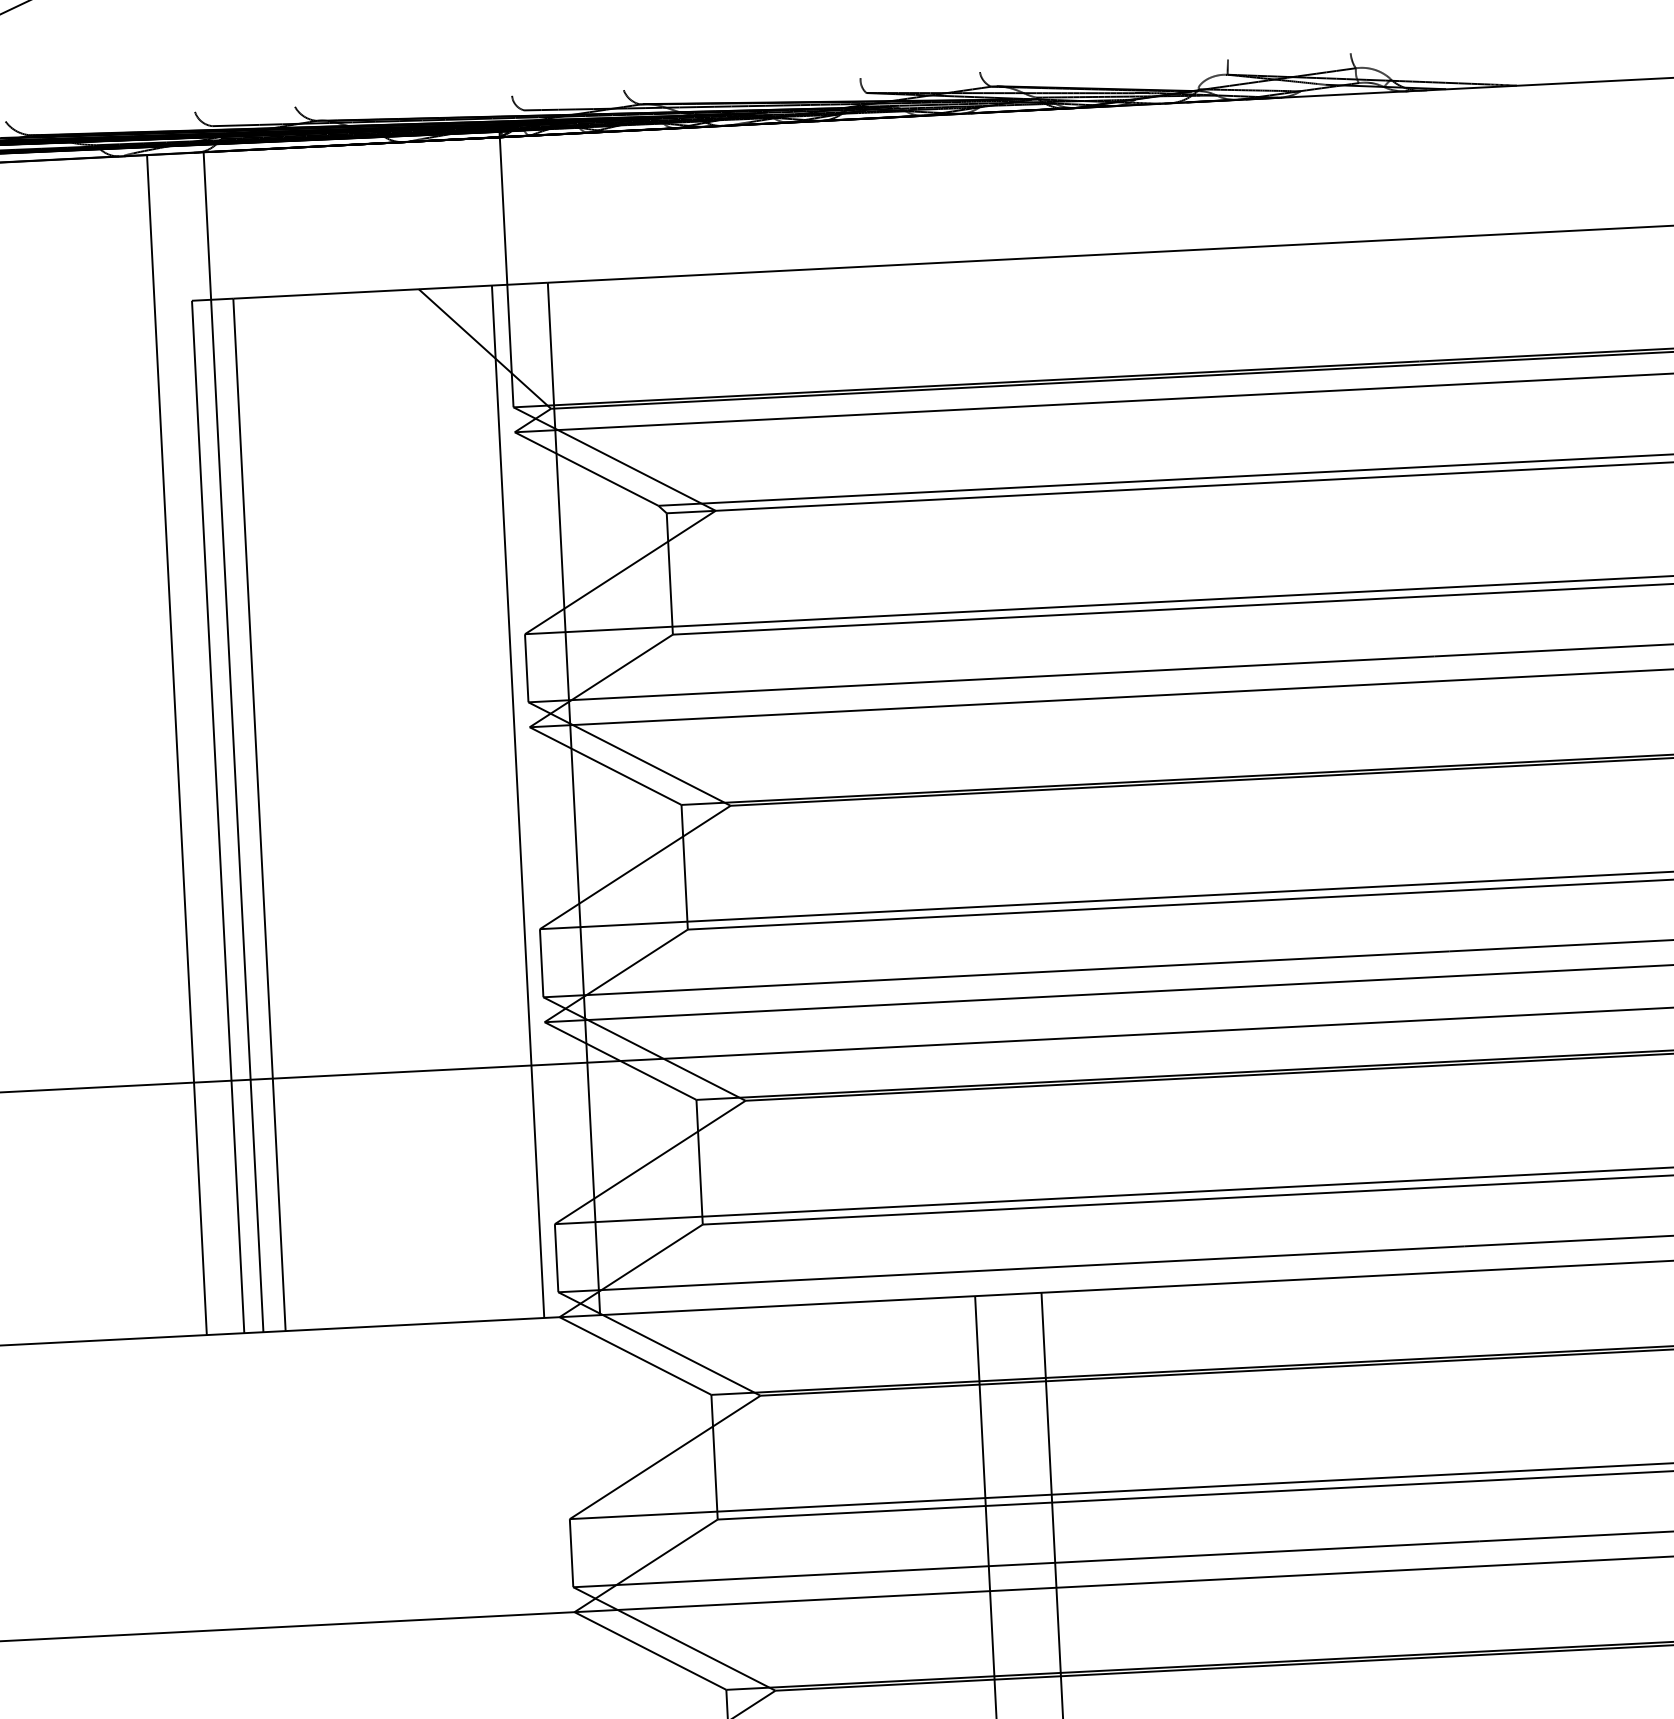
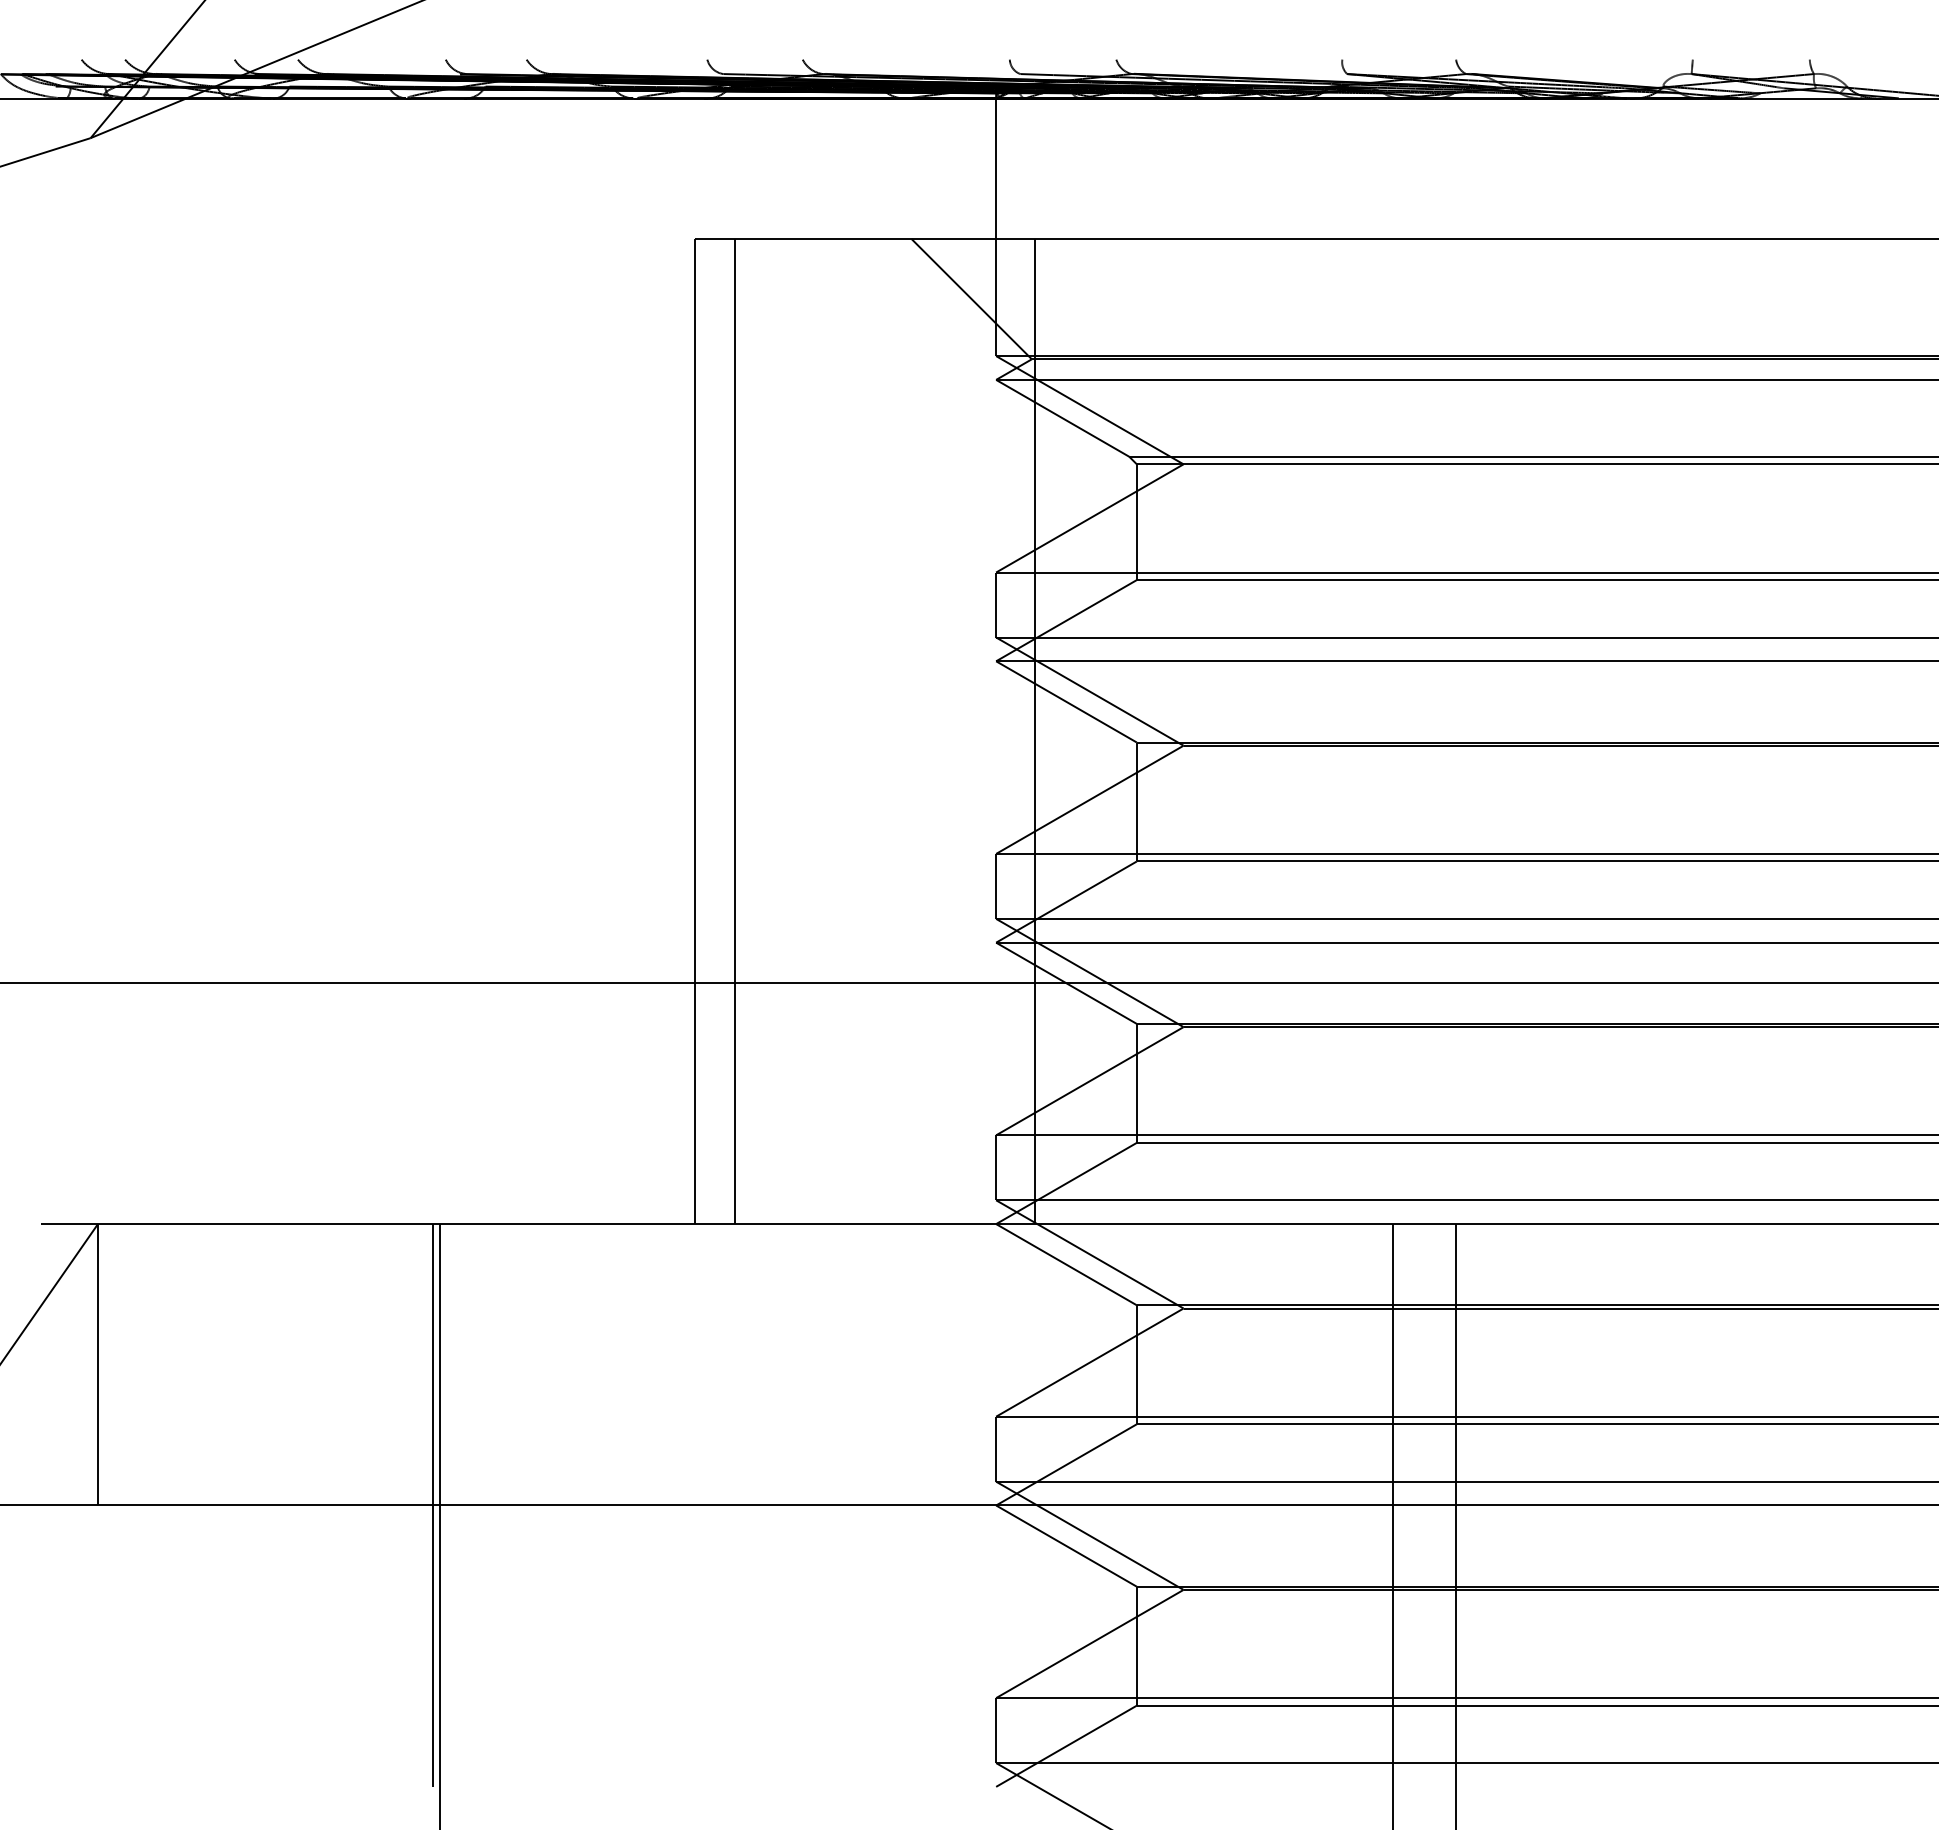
line: (233, 742) -> (713, 661), removed
line: (176, 745) -> (659, 661), removed
line: (518, 801) -> (981, 731), removed

